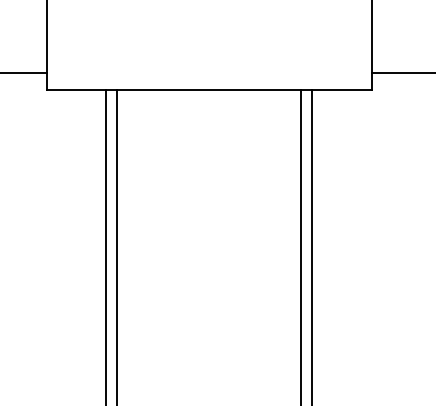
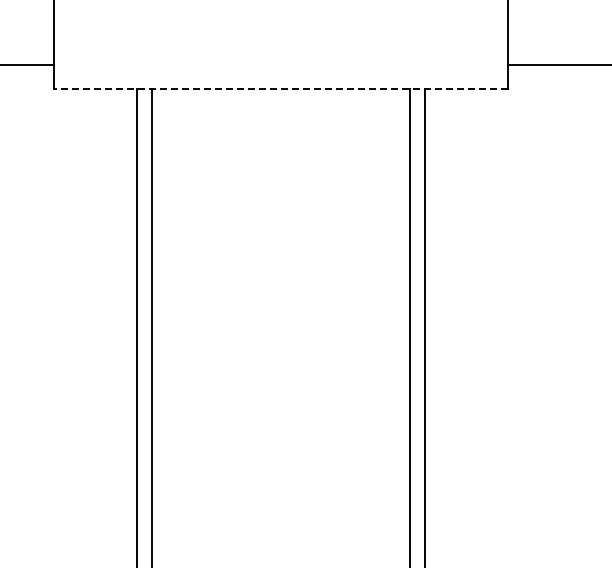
line: (209, 89) -> (280, 88), solid -> dashed

